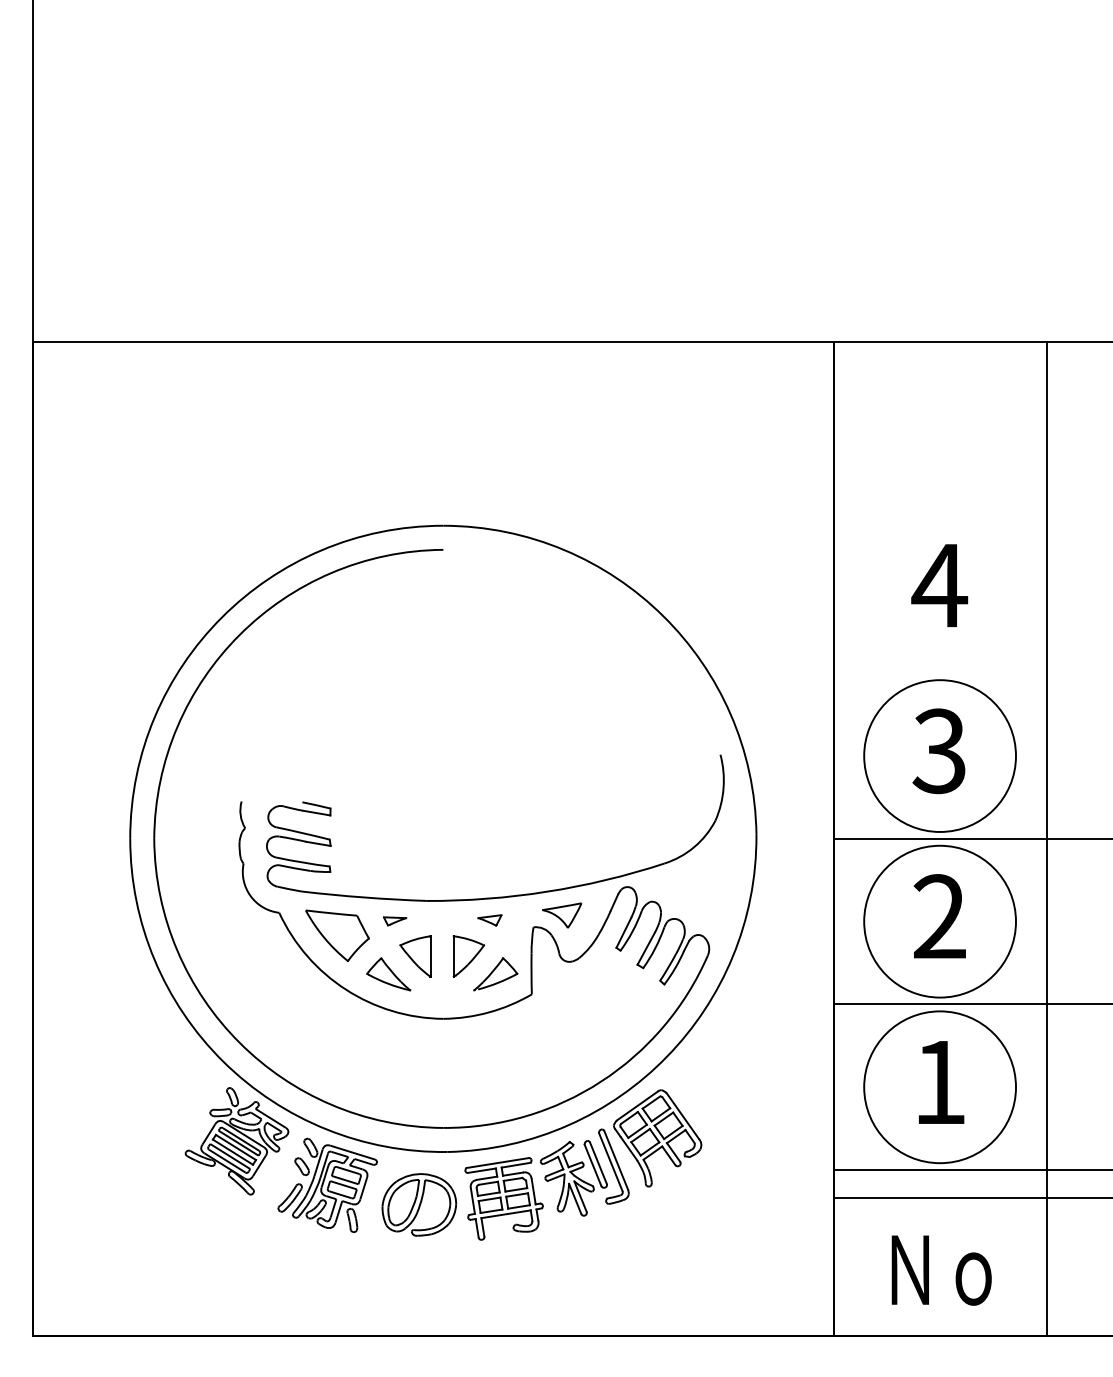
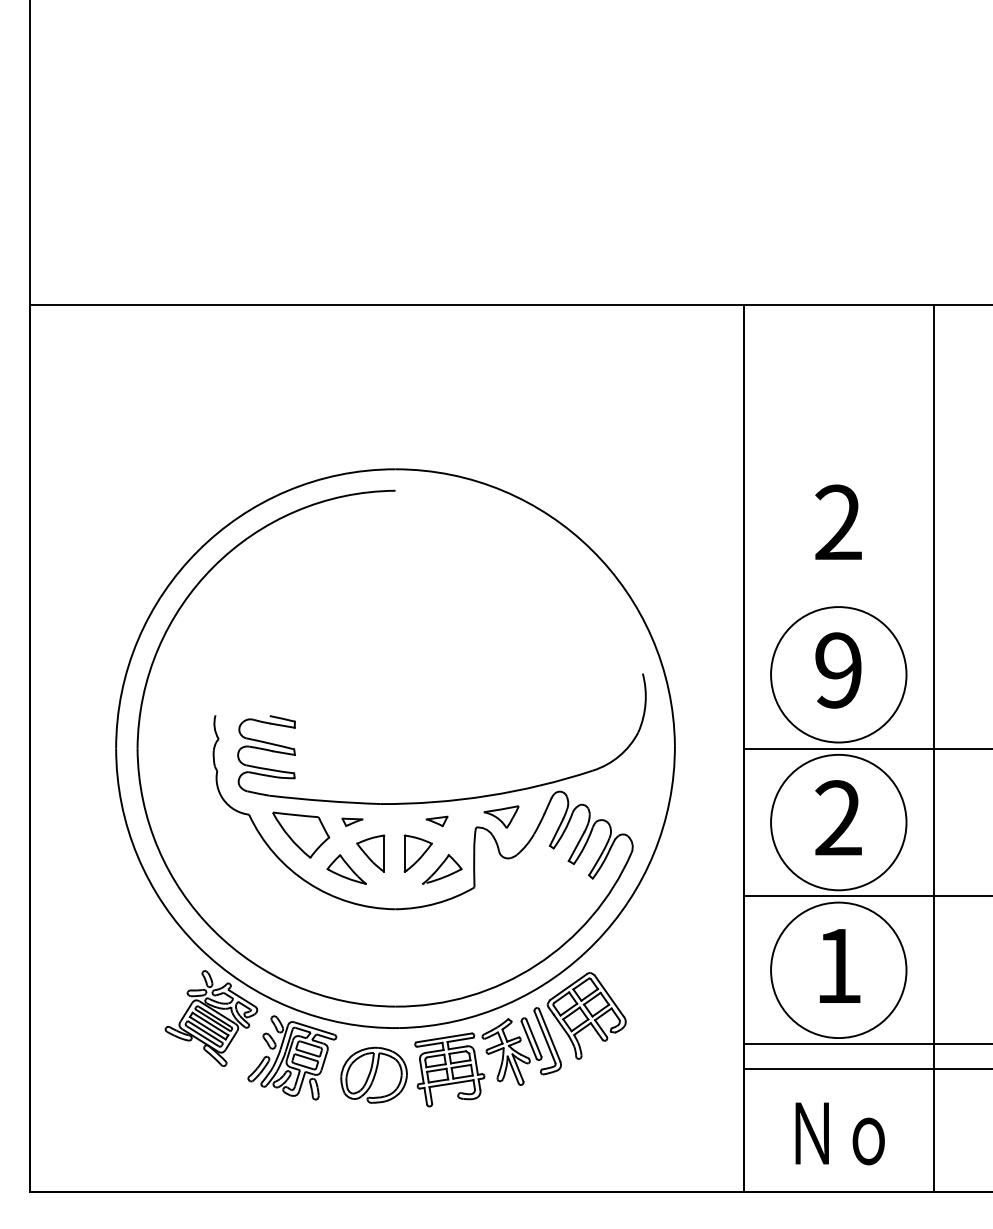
text: (939, 584) -> (838, 521), 4 -> 2
text: (938, 751) -> (837, 670), 3 -> 9

